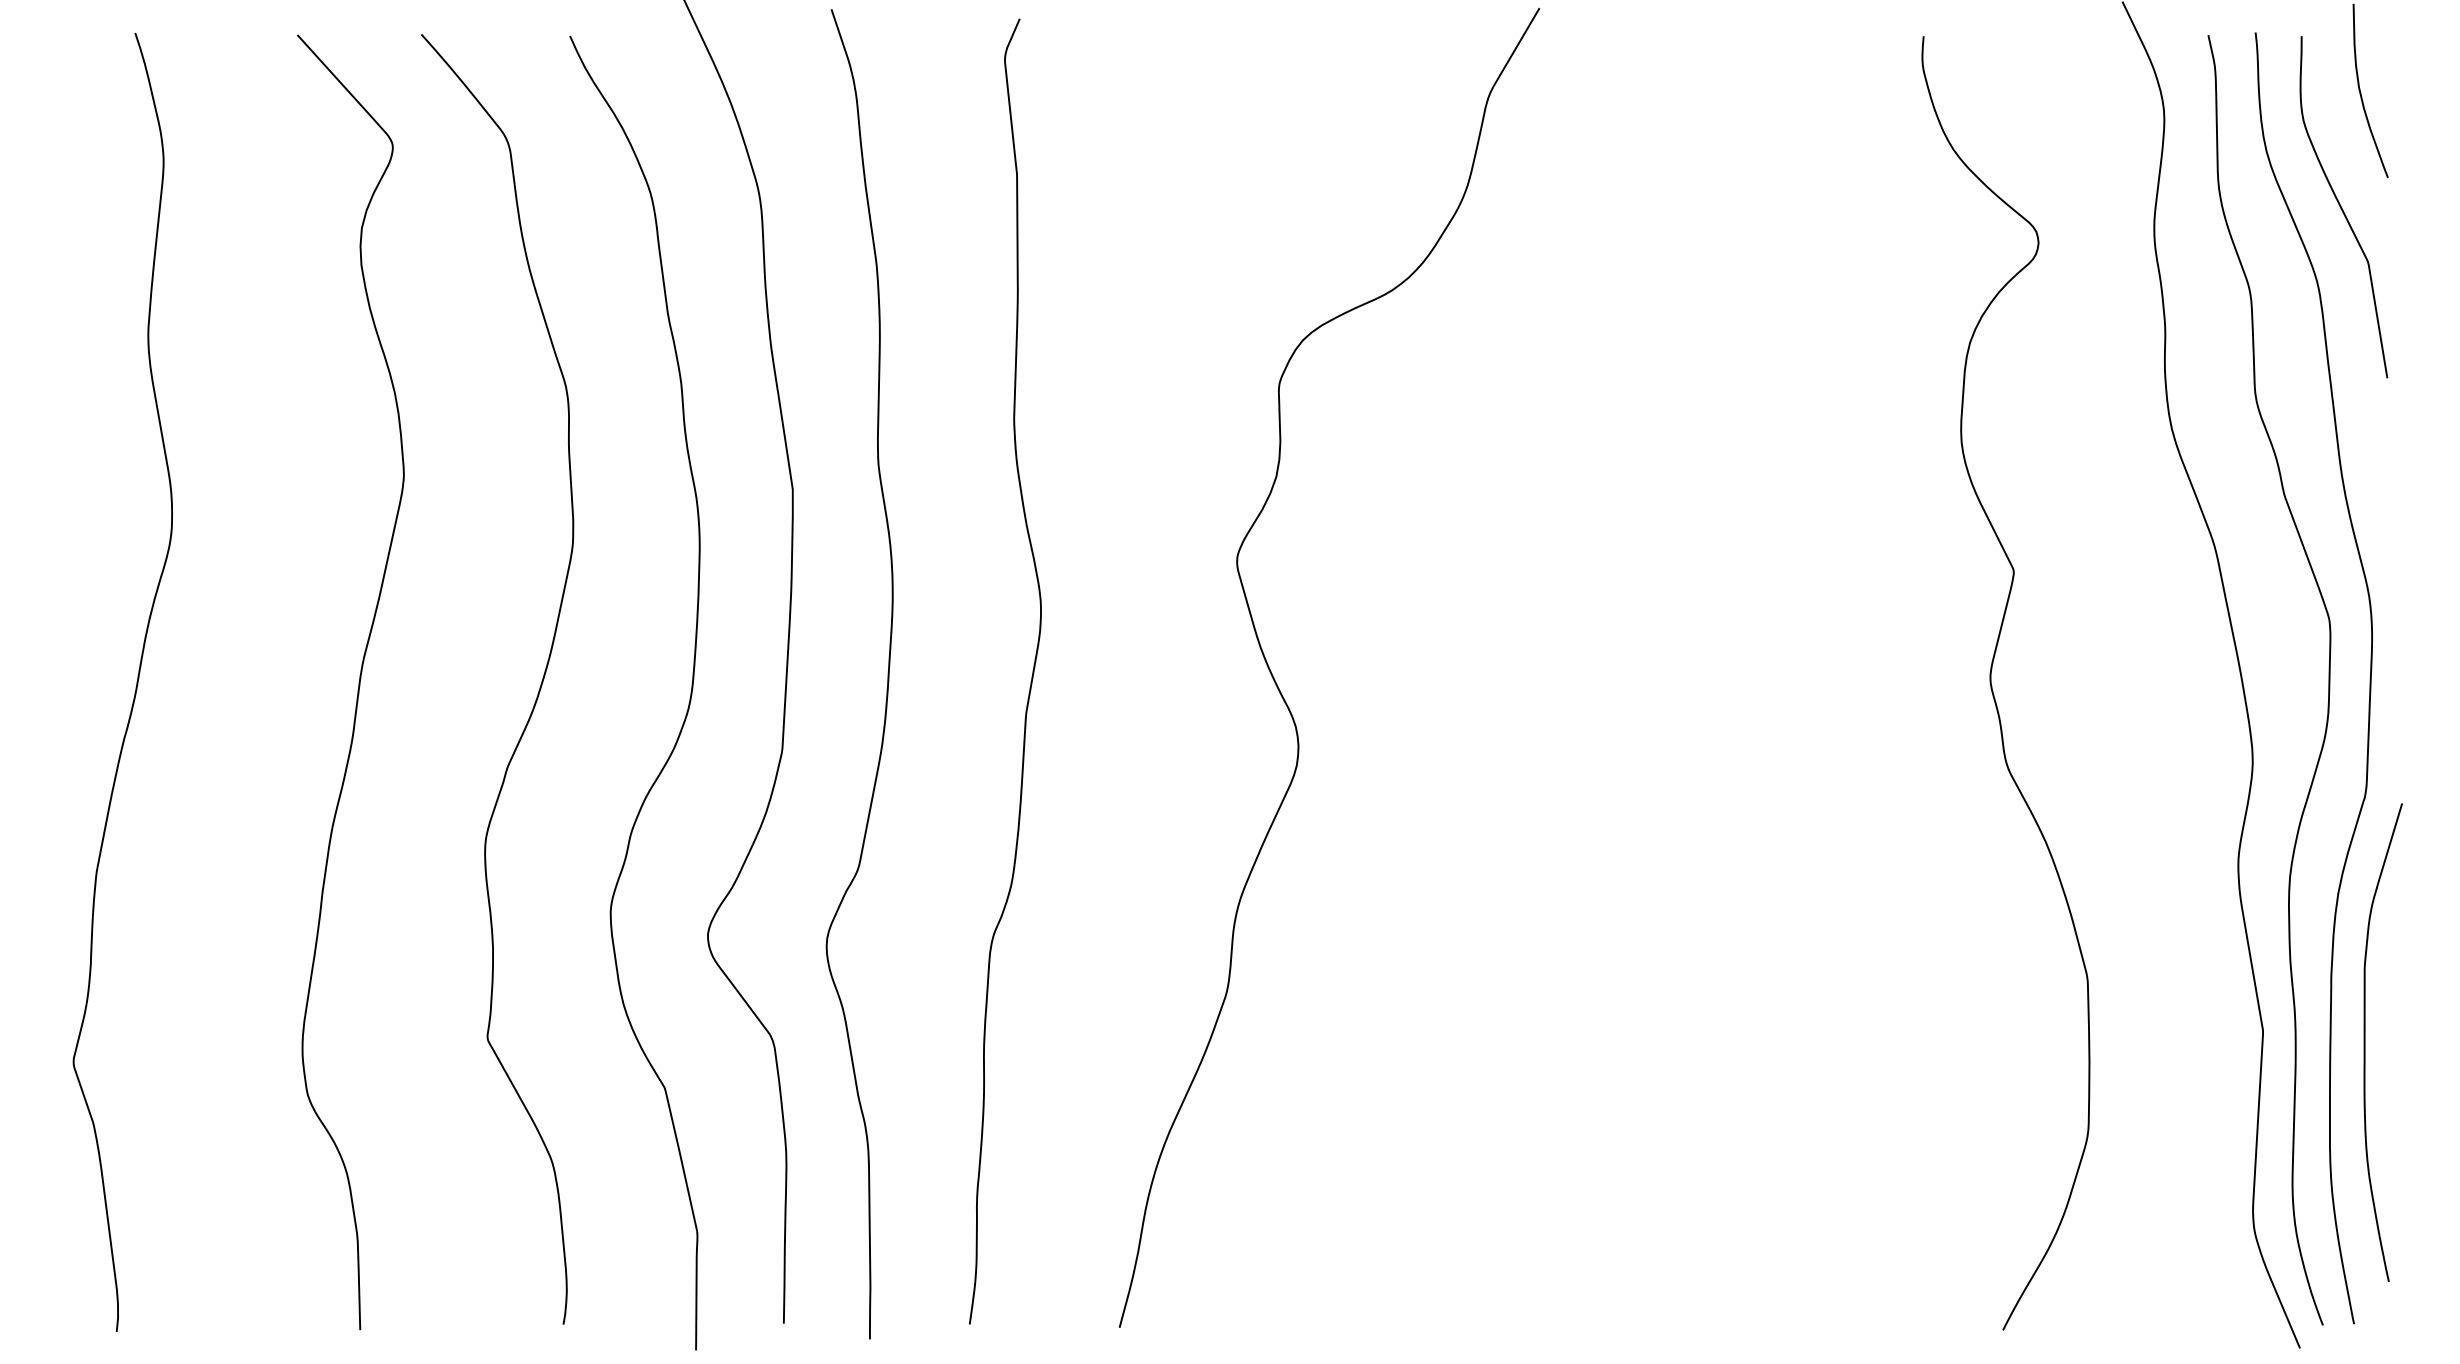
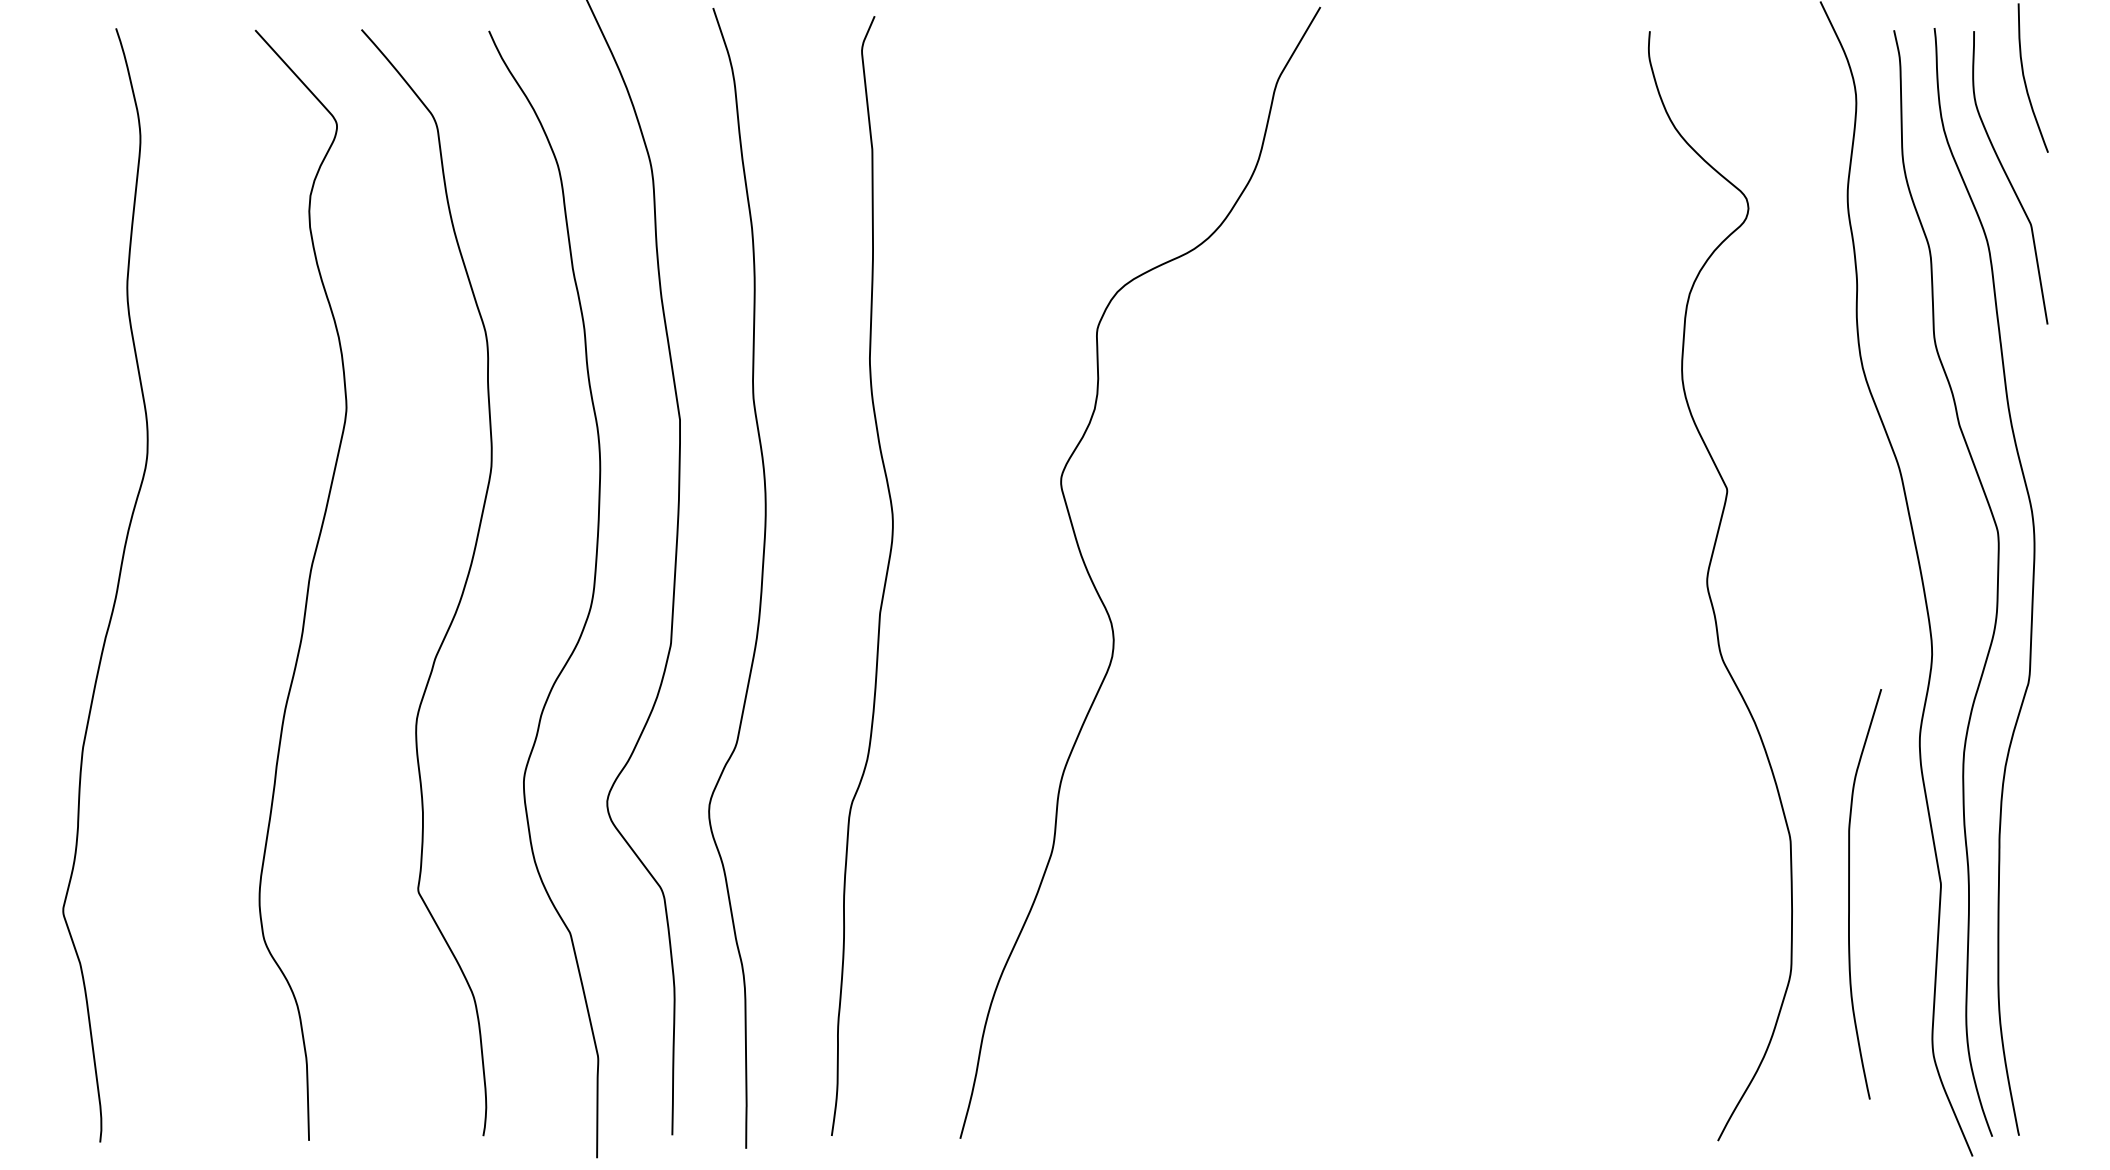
curve: (2365, 1042) -> (1849, 894), moved

